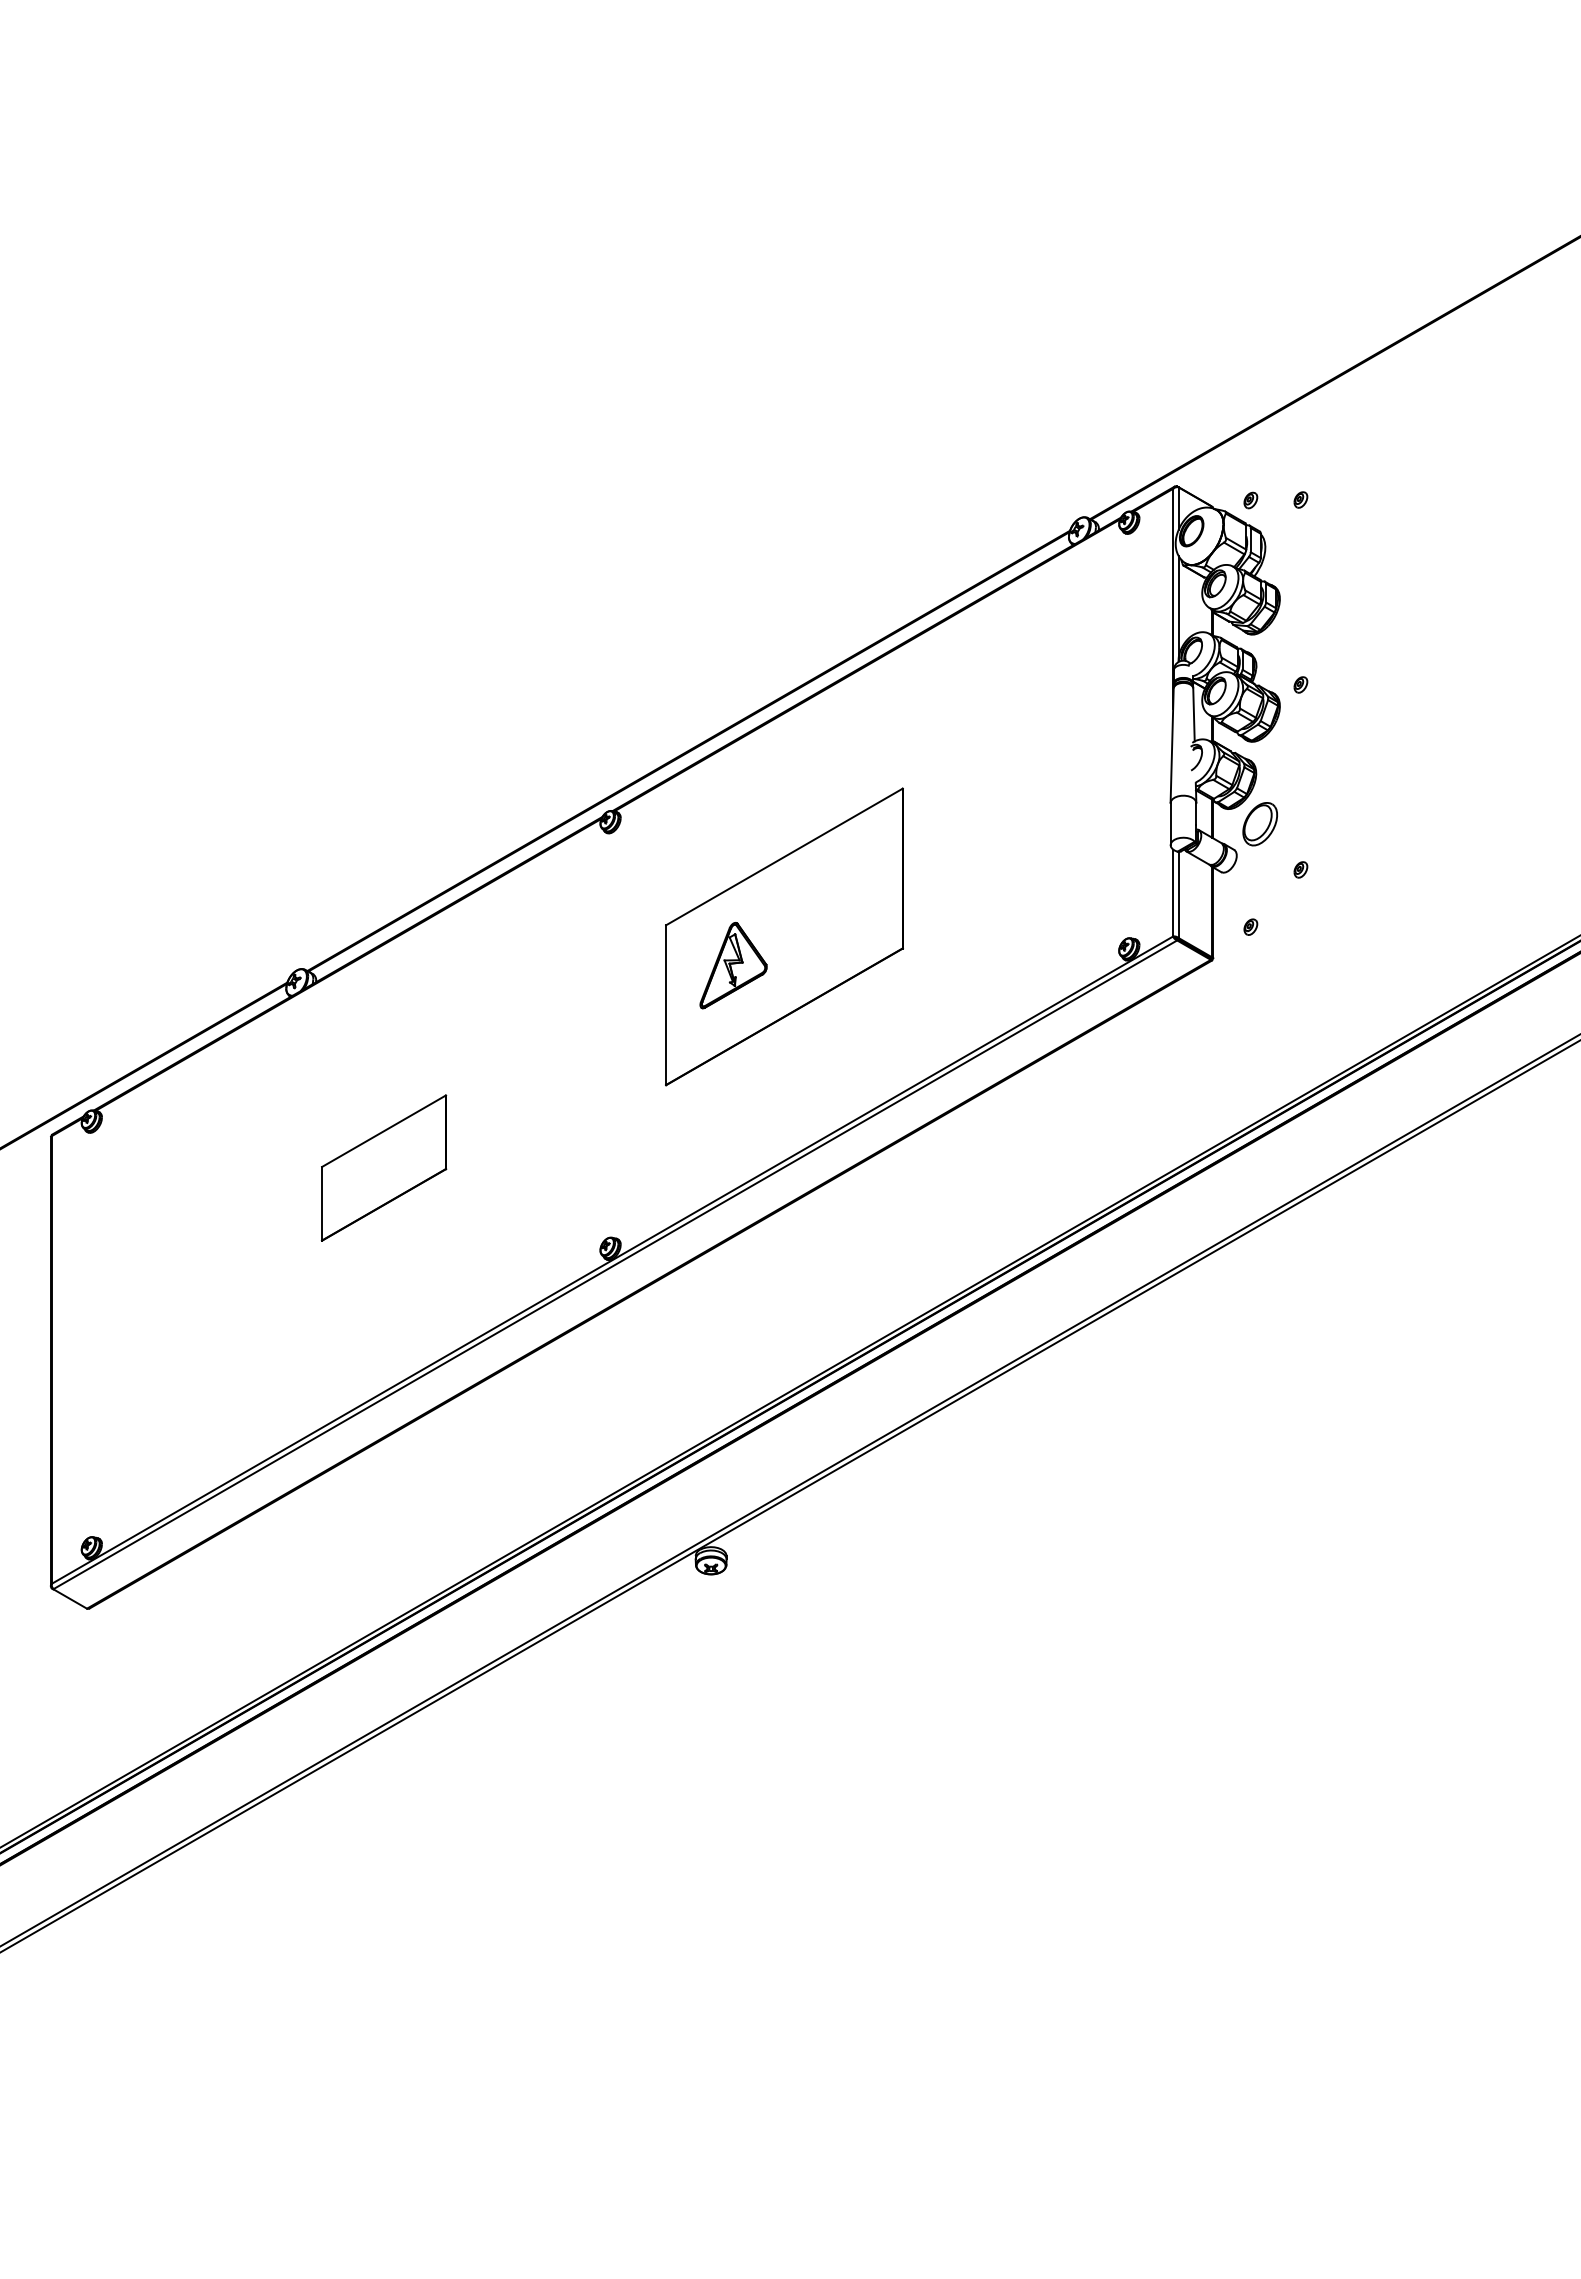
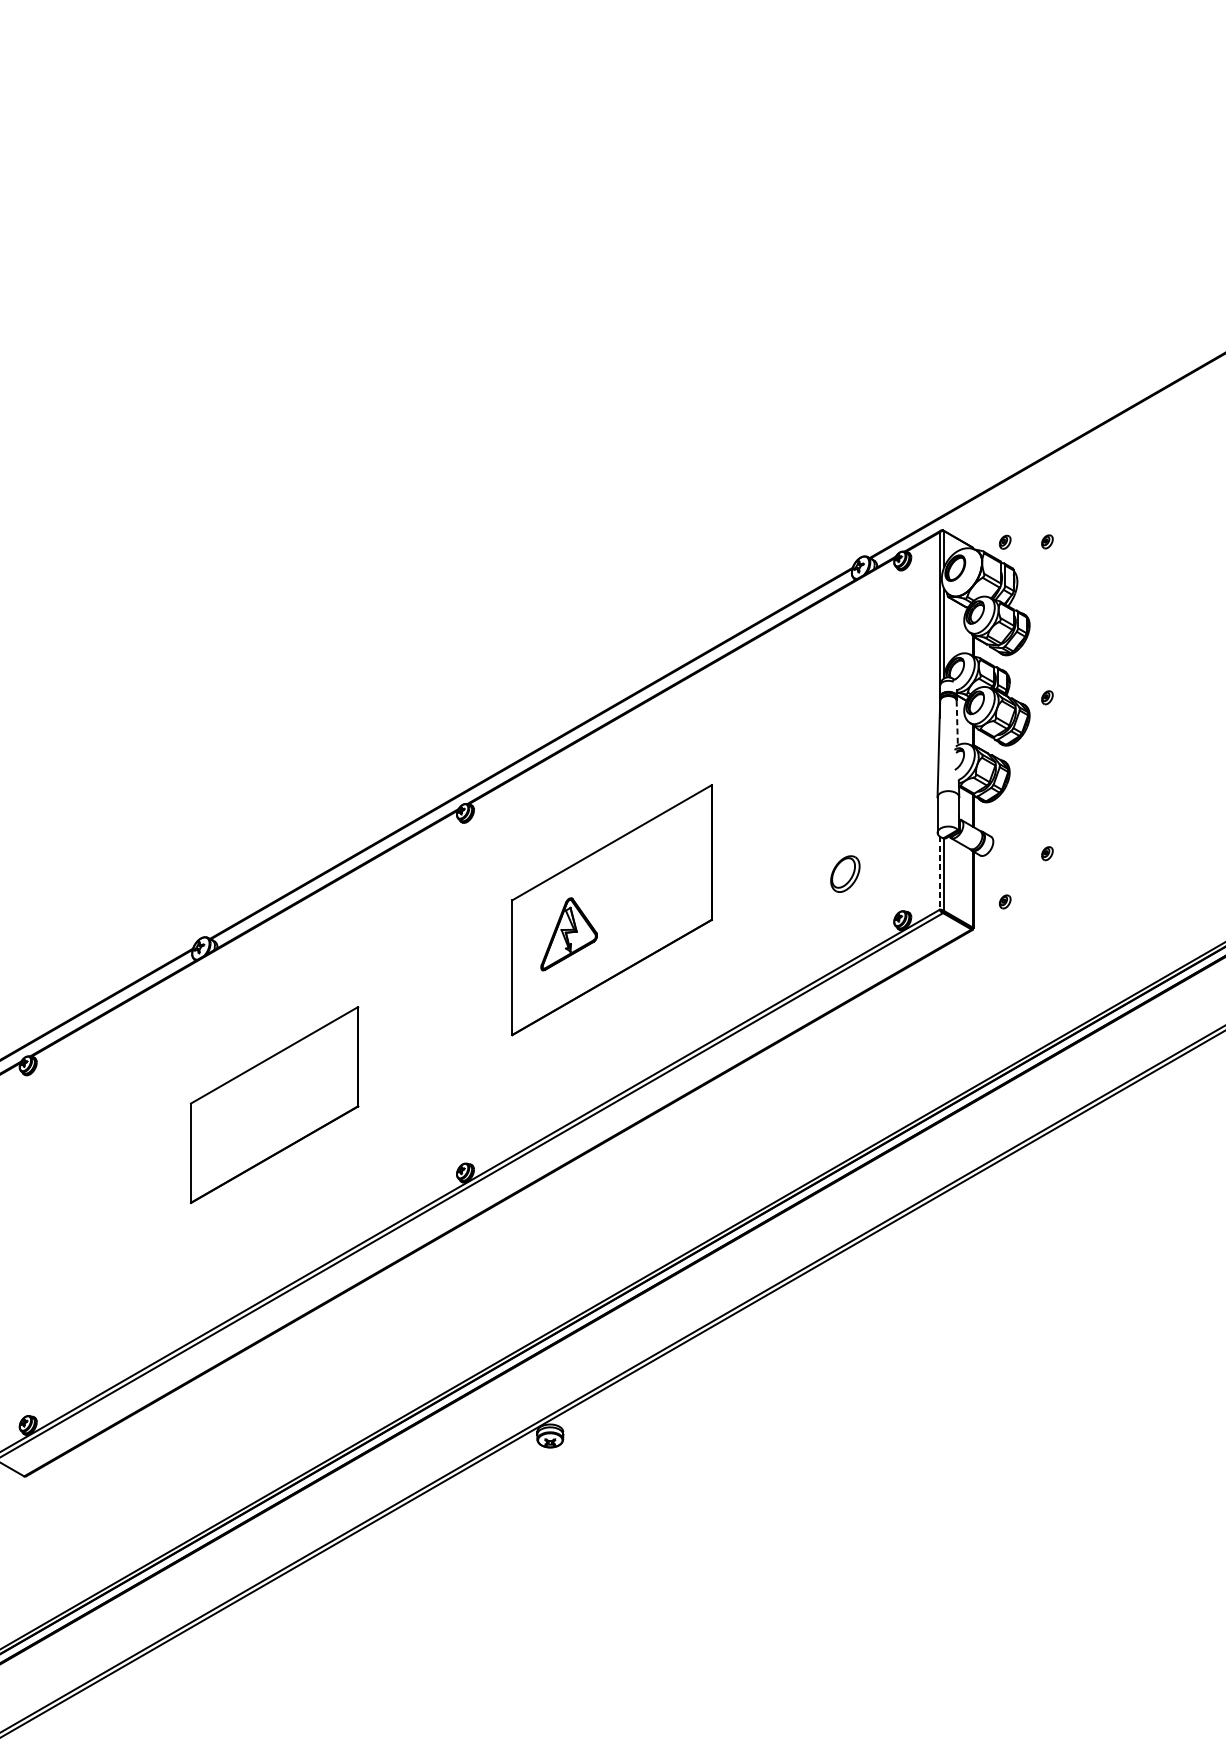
line: (1193, 715) -> (956, 723), solid -> dashed
part: (1259, 824) -> (844, 874), moved
line: (1173, 893) -> (940, 873), solid -> dashed
part: (383, 1167) -> (274, 1104), size x1.6

